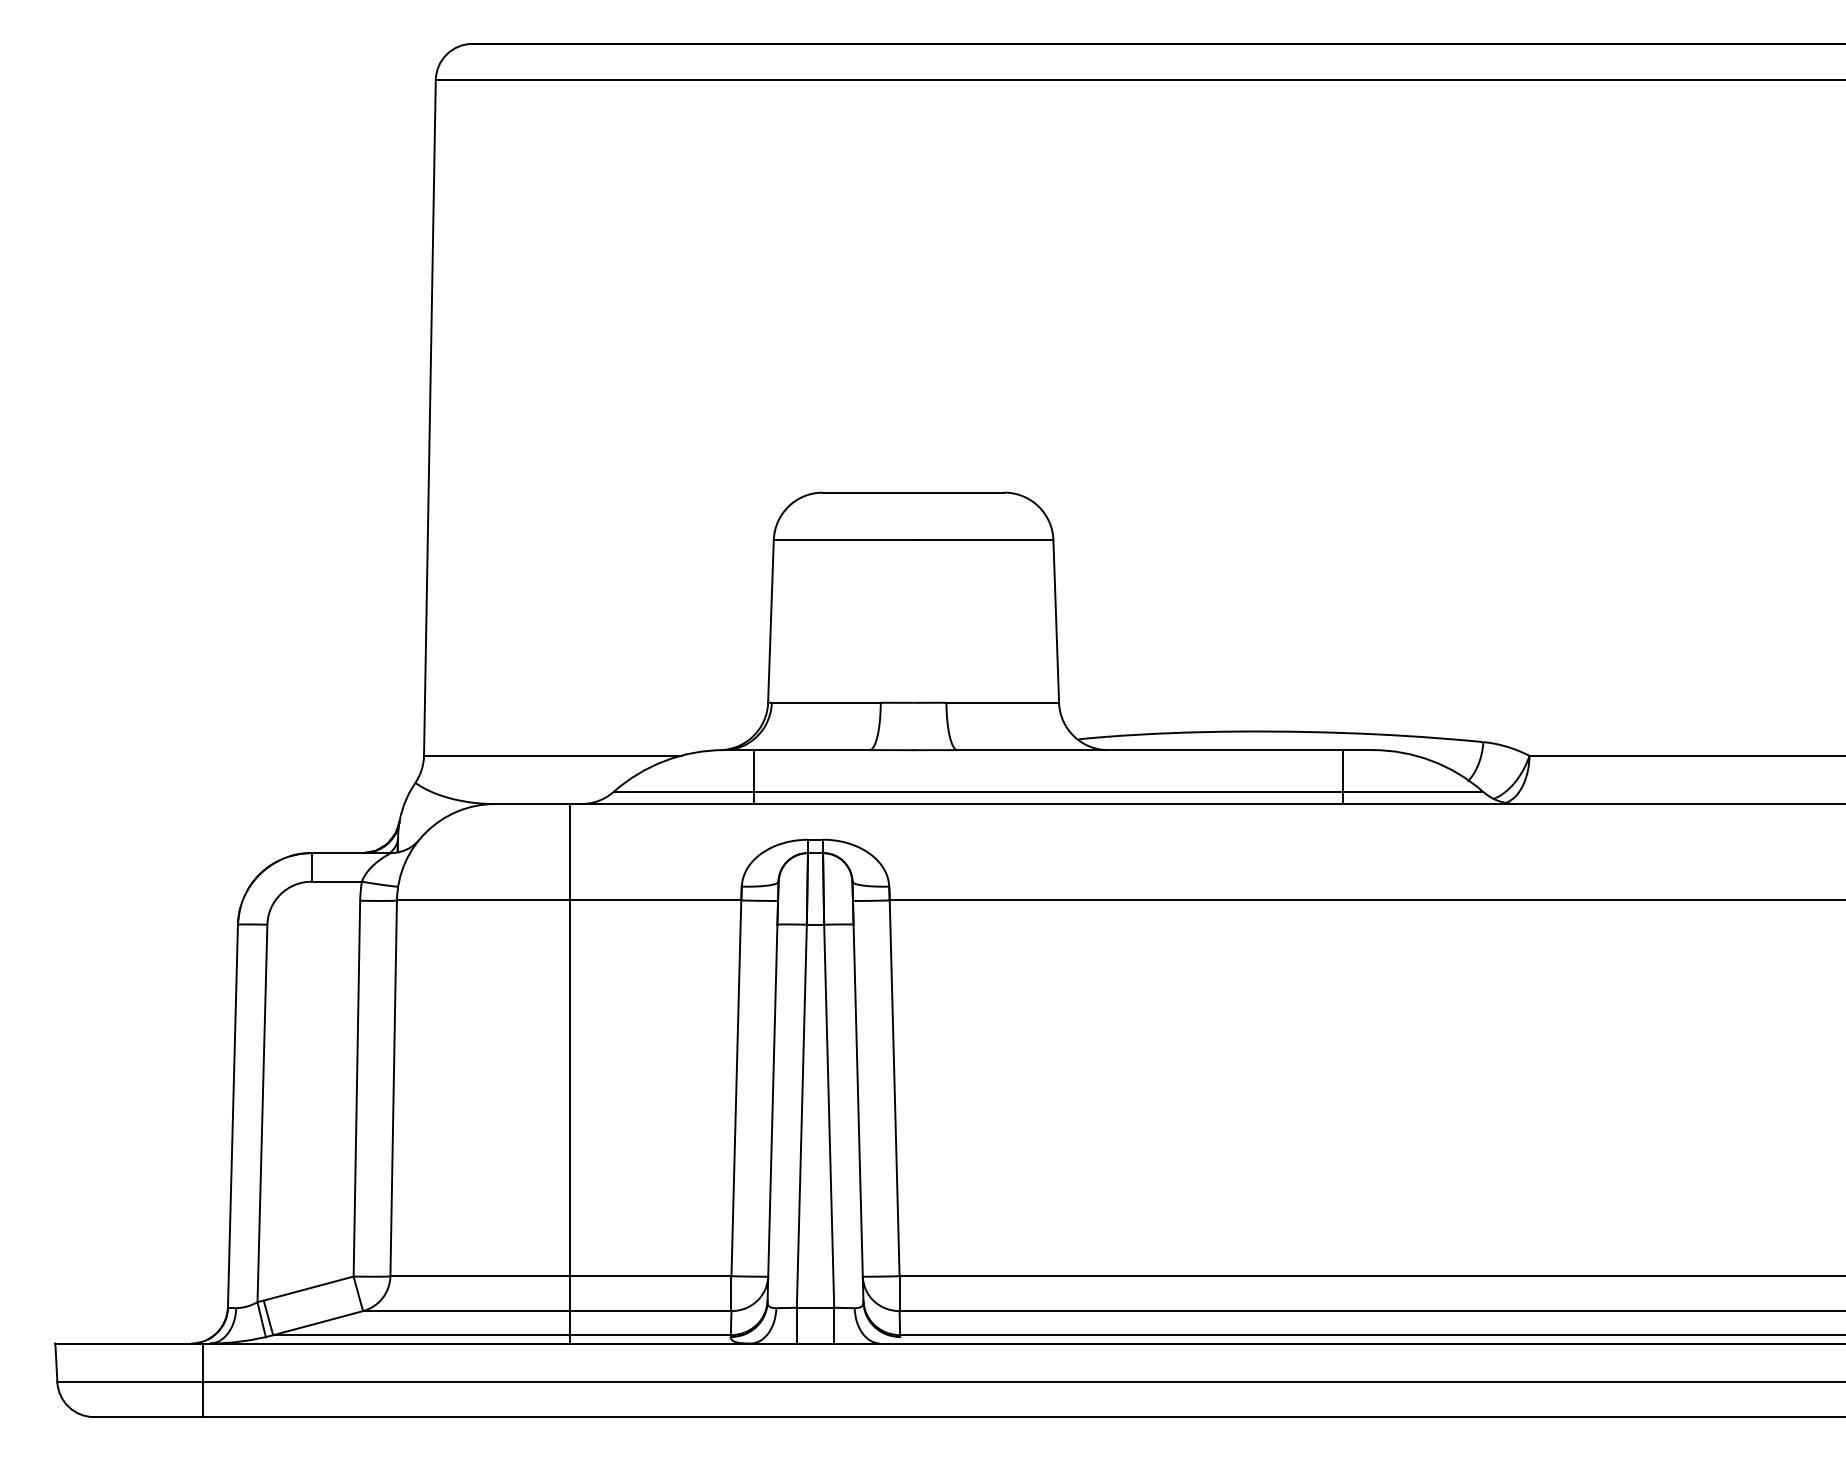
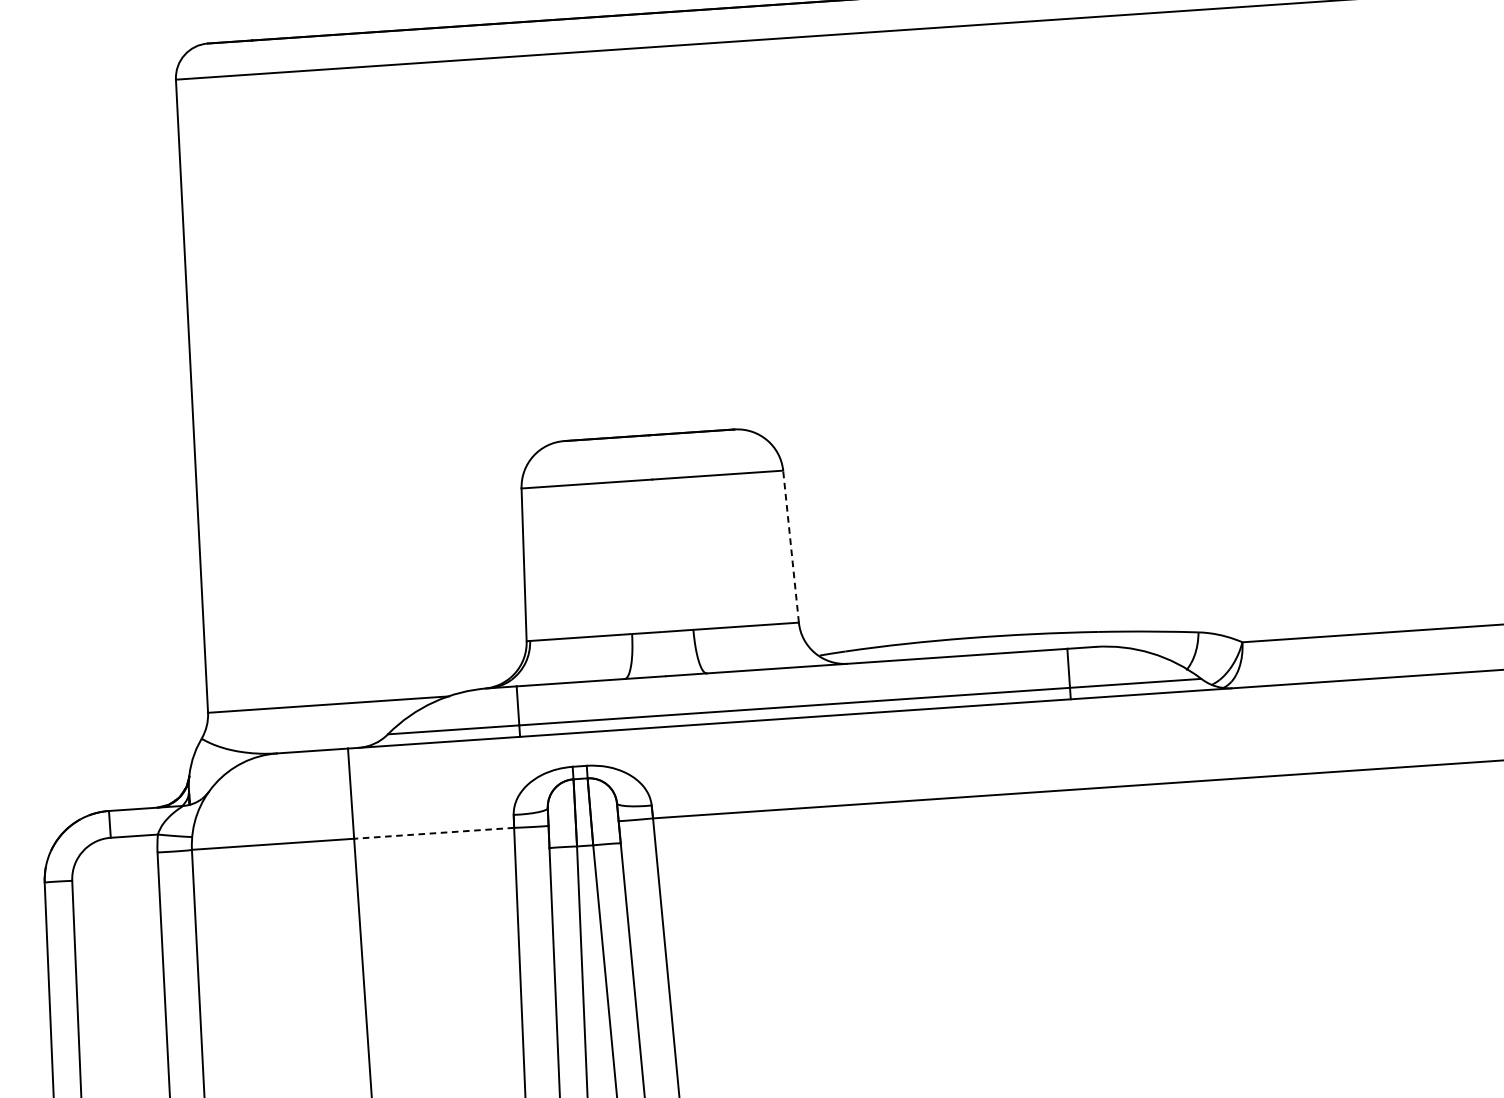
line: (1056, 620) -> (791, 545), solid -> dashed
line: (655, 900) -> (433, 833), solid -> dashed

